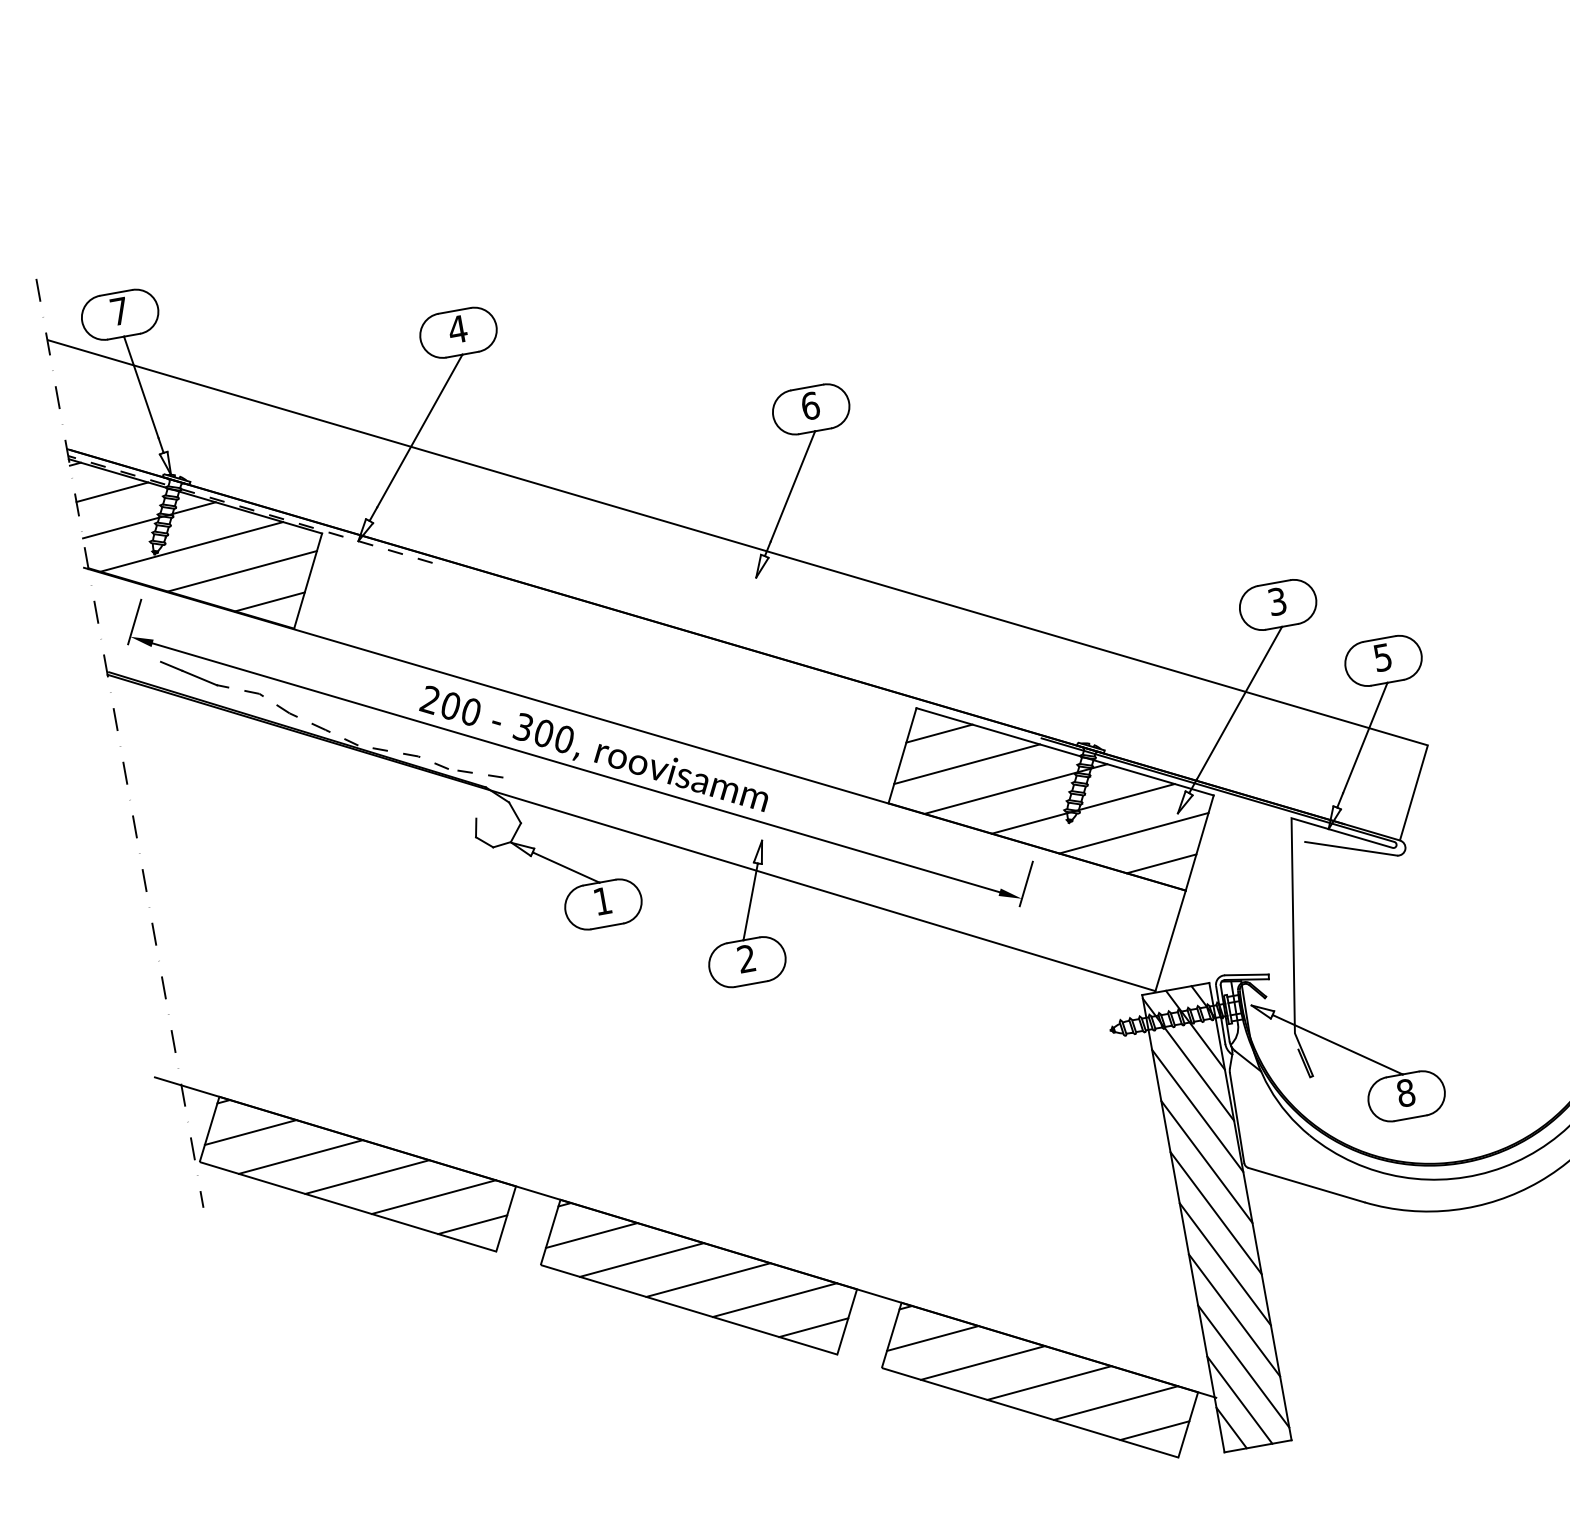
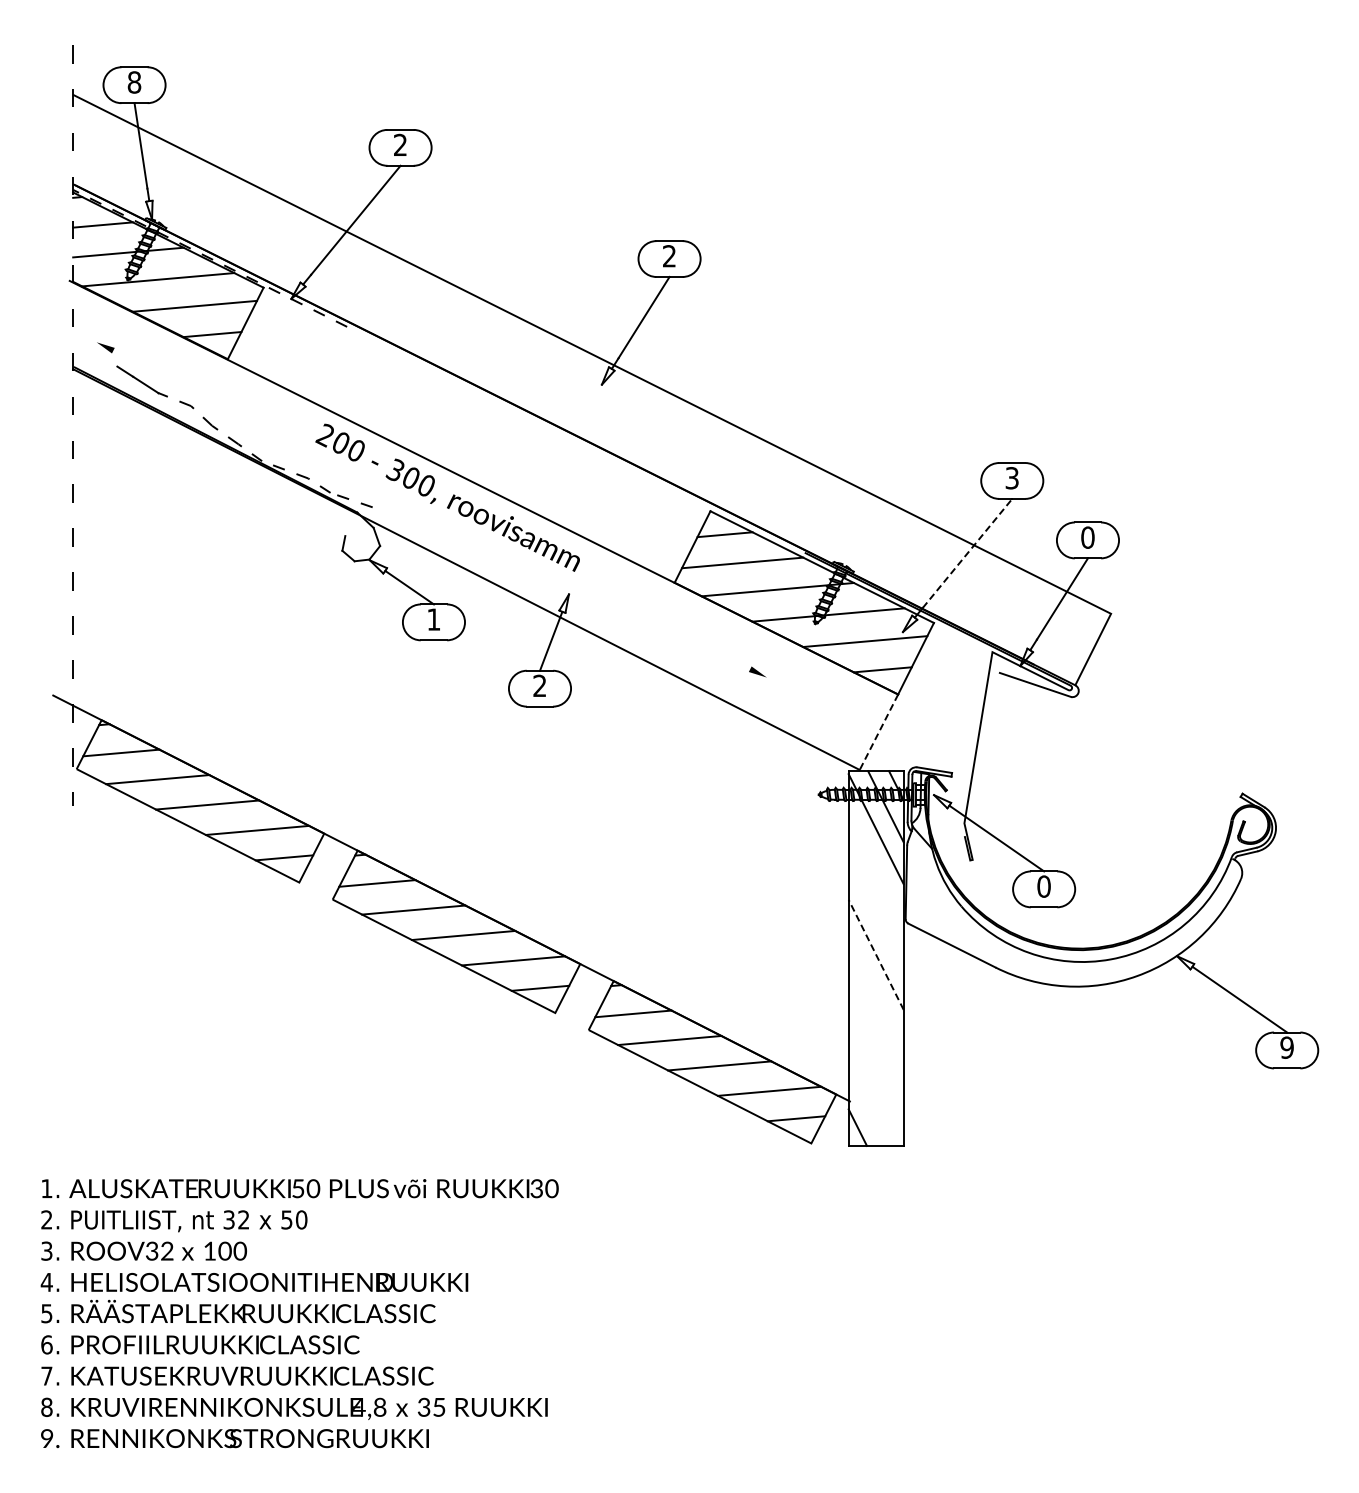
text: (119, 311) -> (134, 82), 7 -> 8
text: (457, 328) -> (400, 144), 4 -> 2
text: (810, 406) -> (669, 256), 6 -> 2
line: (133, 621) -> (101, 330), removed
text: (1382, 657) -> (1087, 537), 5 -> 0
line: (1239, 703) -> (967, 553), solid -> dashed
line: (575, 767) -> (431, 509), removed
line: (1026, 884) -> (772, 666), removed
line: (1170, 941) -> (878, 732), solid -> dashed
text: (1405, 1092) -> (1043, 886), 8 -> 0
line: (1196, 1111) -> (875, 871), removed
line: (1205, 1161) -> (875, 912), removed
line: (1215, 1212) -> (875, 954), solid -> dashed
line: (1224, 1264) -> (875, 996), removed
line: (1233, 1315) -> (875, 1038), removed
line: (1242, 1366) -> (875, 1080), removed
line: (1238, 1400) -> (867, 1106), removed

